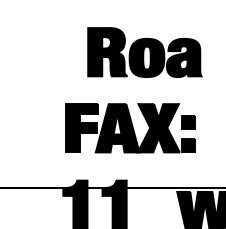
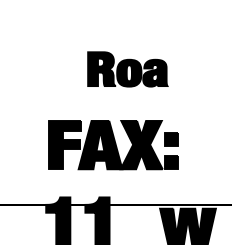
part: (144, 52) -> (127, 69), size x0.7

